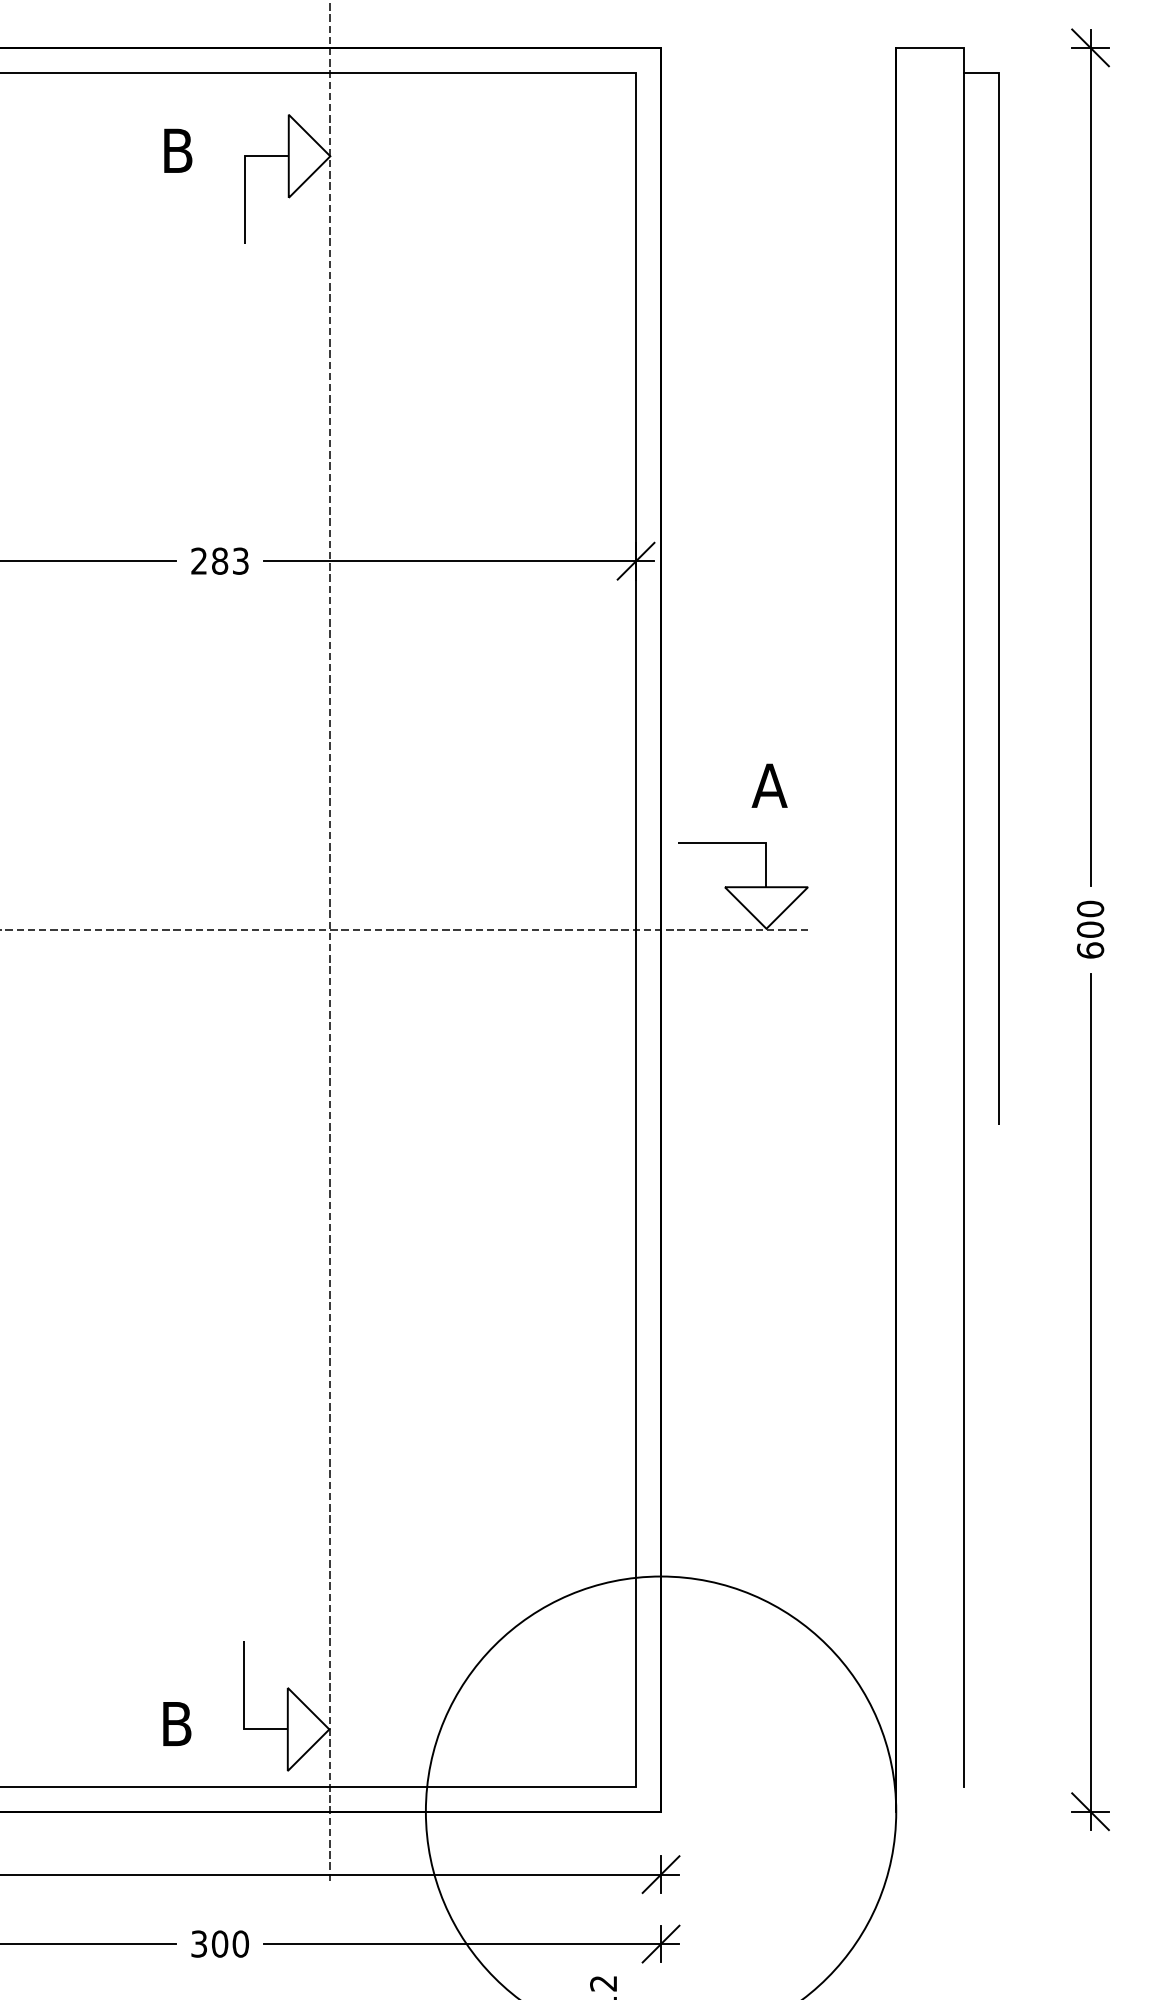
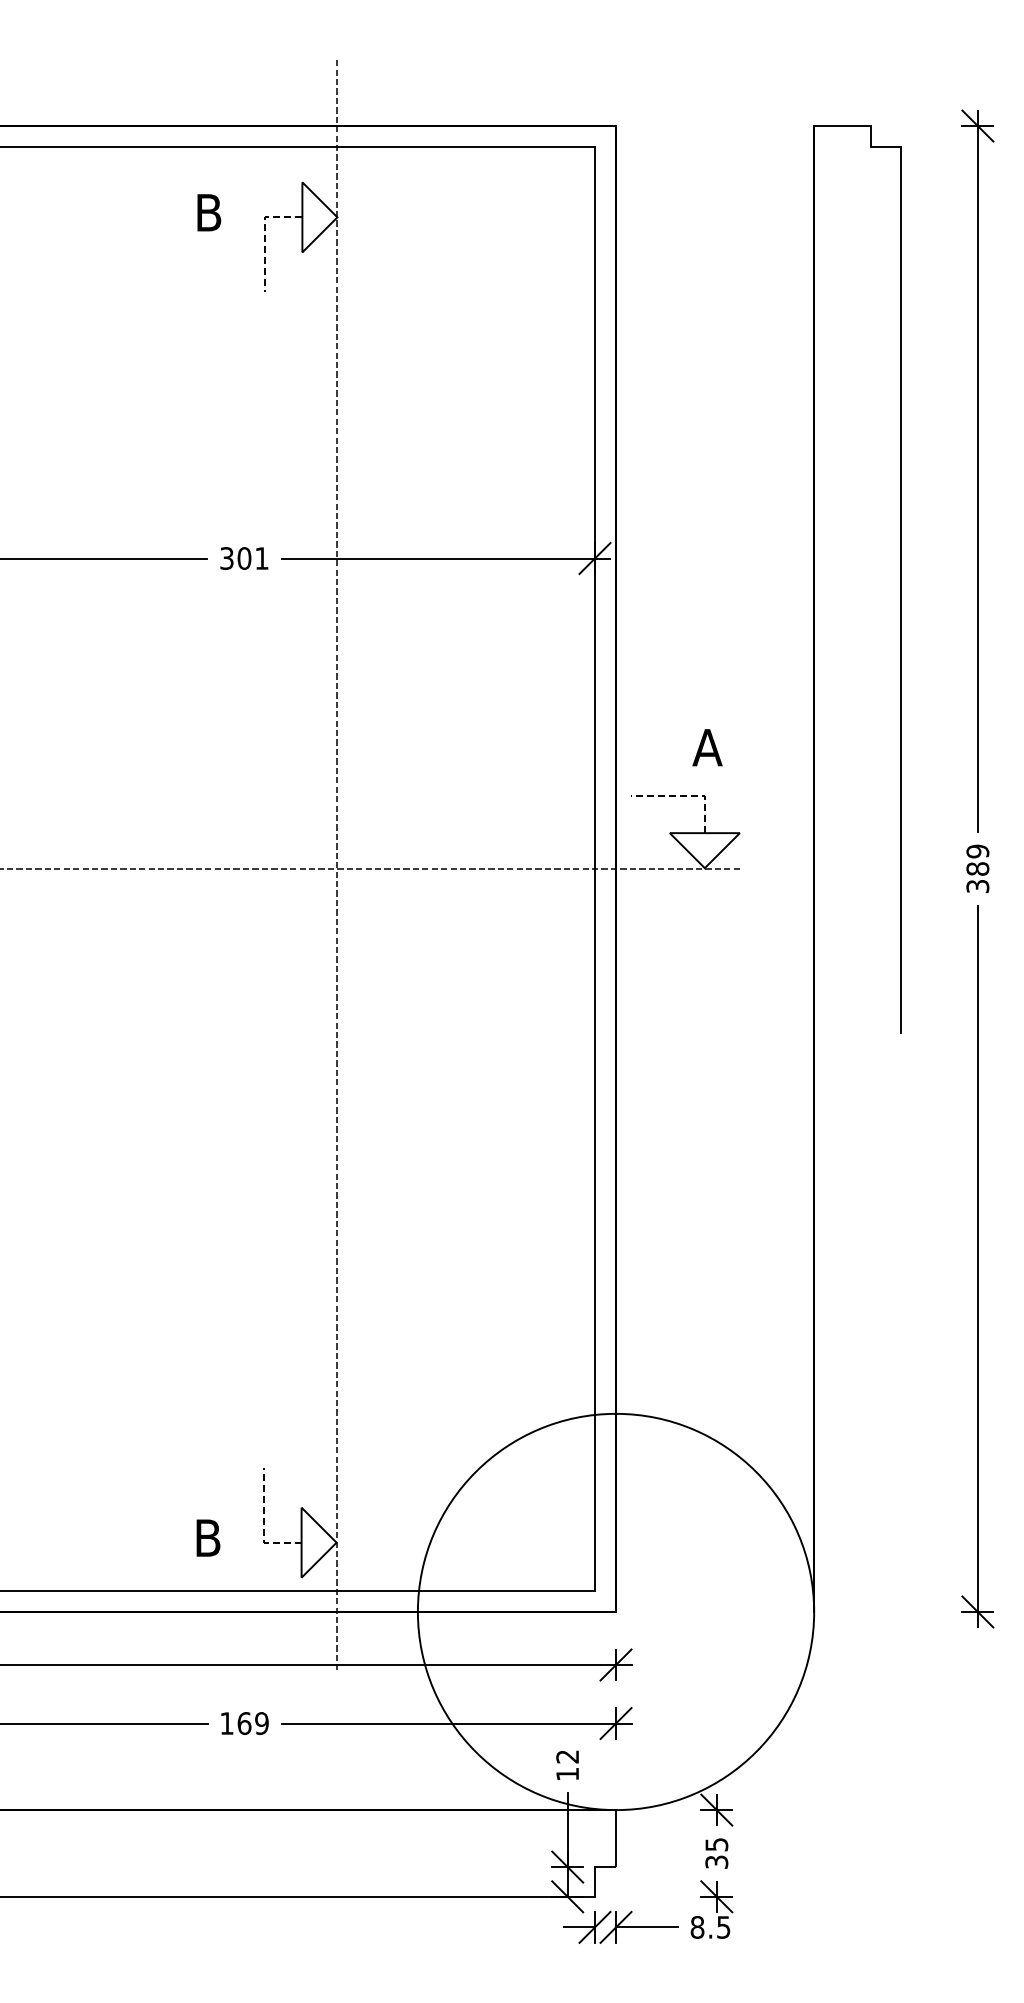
line: (244, 177) -> (265, 235), solid -> dashed
text: (220, 561) -> (244, 558), 283 -> 301
line: (745, 843) -> (687, 796), solid -> dashed
line: (964, 929) -> (871, 868), removed
text: (1090, 929) -> (977, 868), 600 -> 389
line: (243, 1707) -> (264, 1524), solid -> dashed
text: (220, 1944) -> (244, 1723), 300 -> 169

